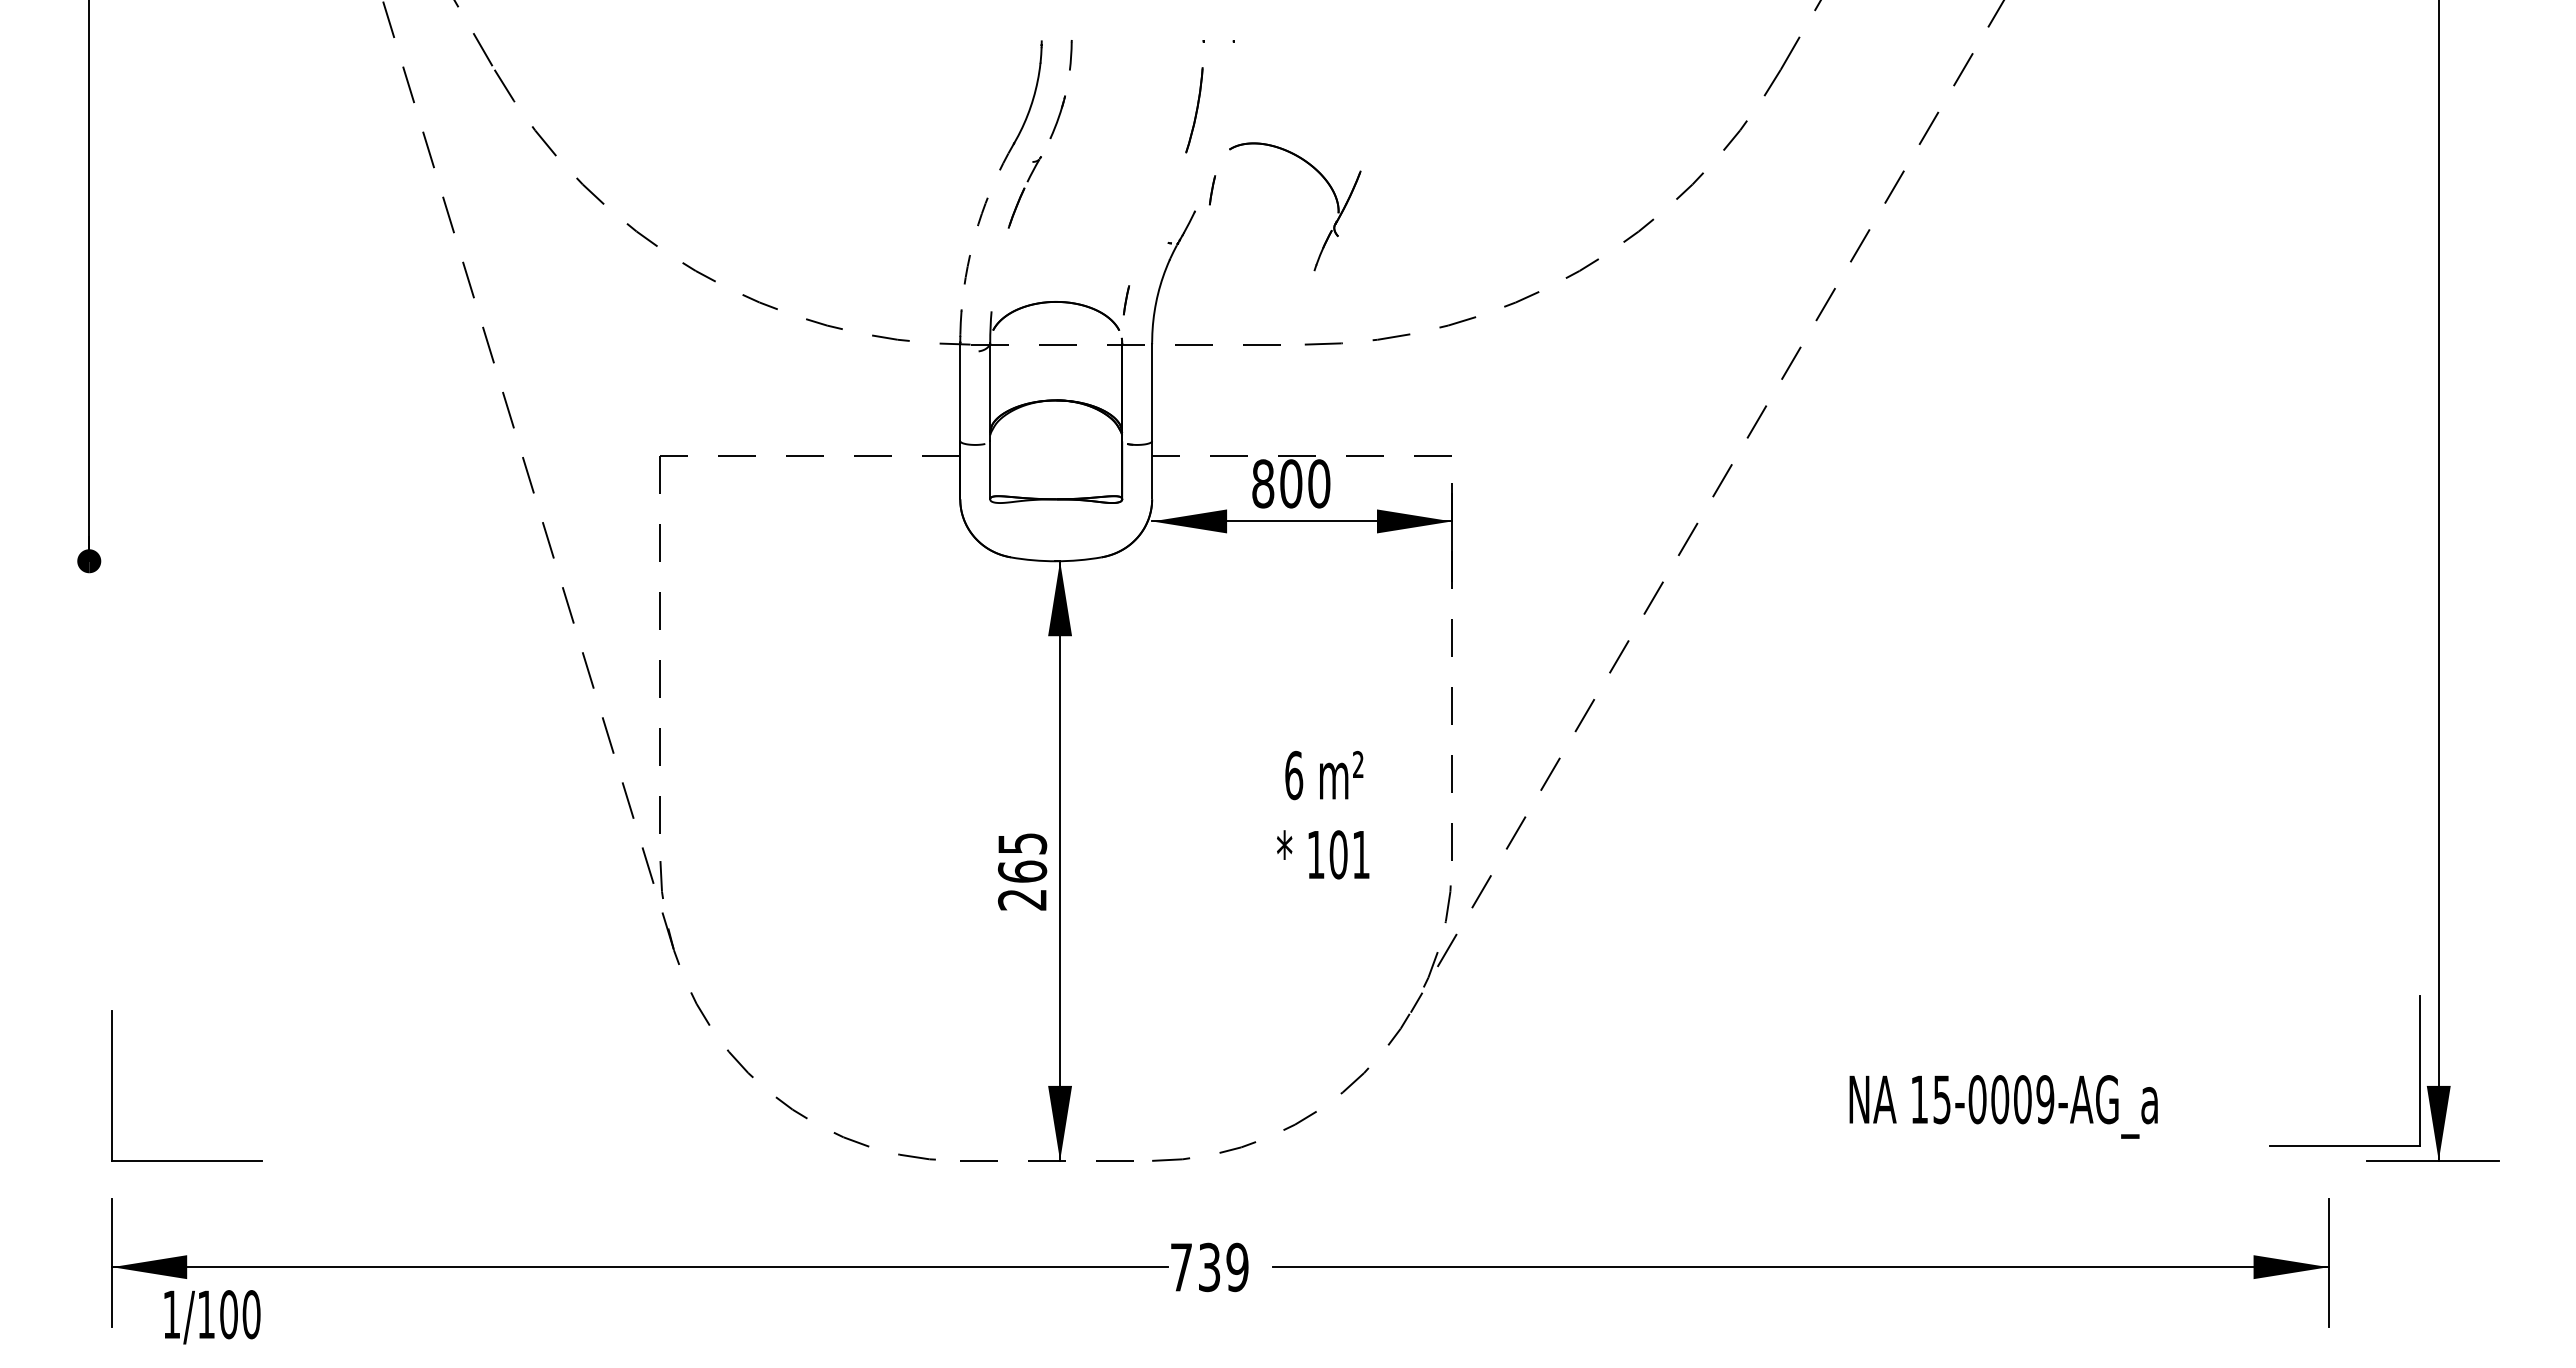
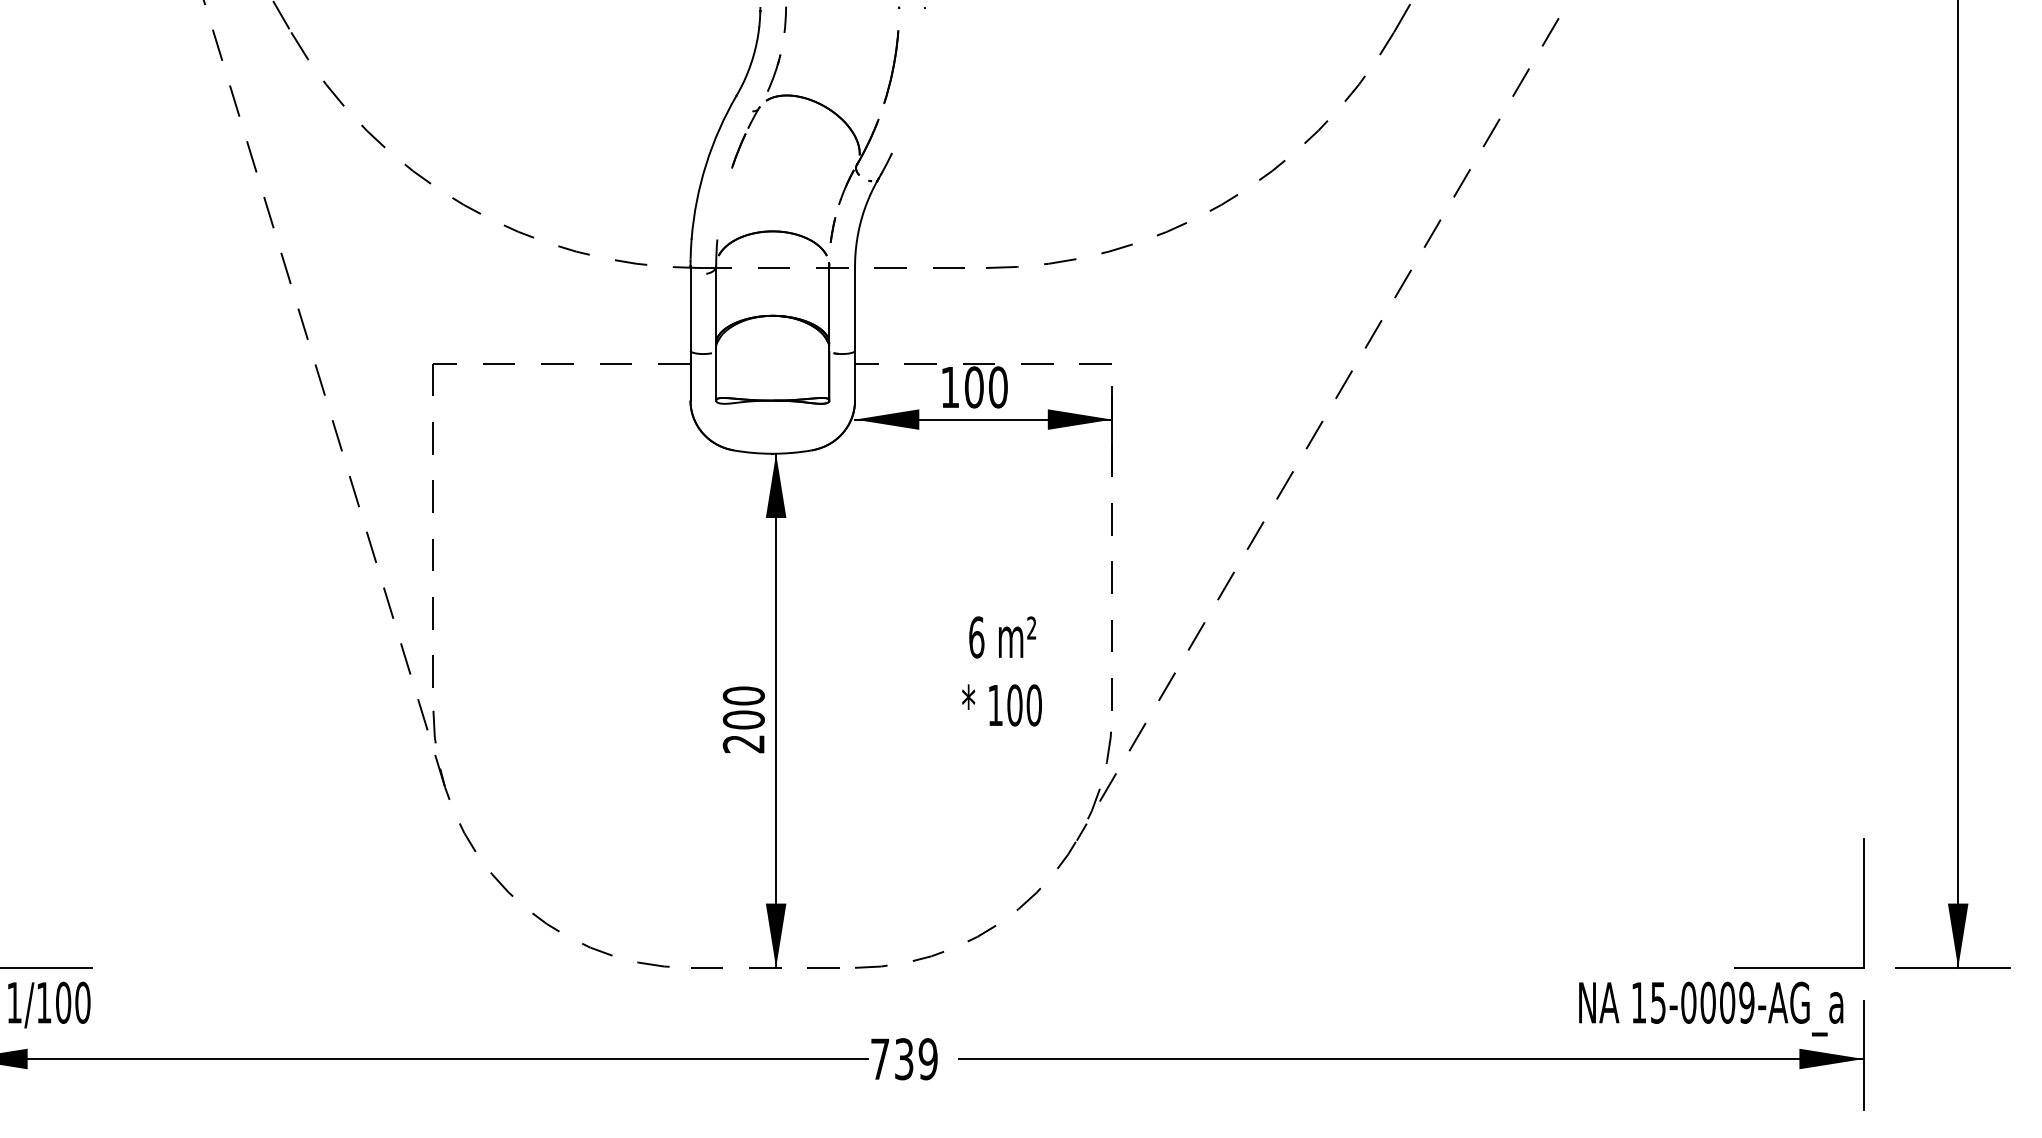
part: (1327, 184) -> (850, 130), moved
line: (1212, 190) -> (906, 135), removed
arc: (978, 224) -> (706, 165), dashed -> solid
text: (1263, 483) -> (950, 387), 800 -> 100
text: (1361, 854) -> (1034, 705), 101 -> 100
text: (1022, 857) -> (743, 707), 265 -> 200
part: (2419, 1070) -> (1863, 903), moved
text: (2003, 1106) -> (1711, 1008), moved
text: (212, 1317) -> (49, 1005), moved

